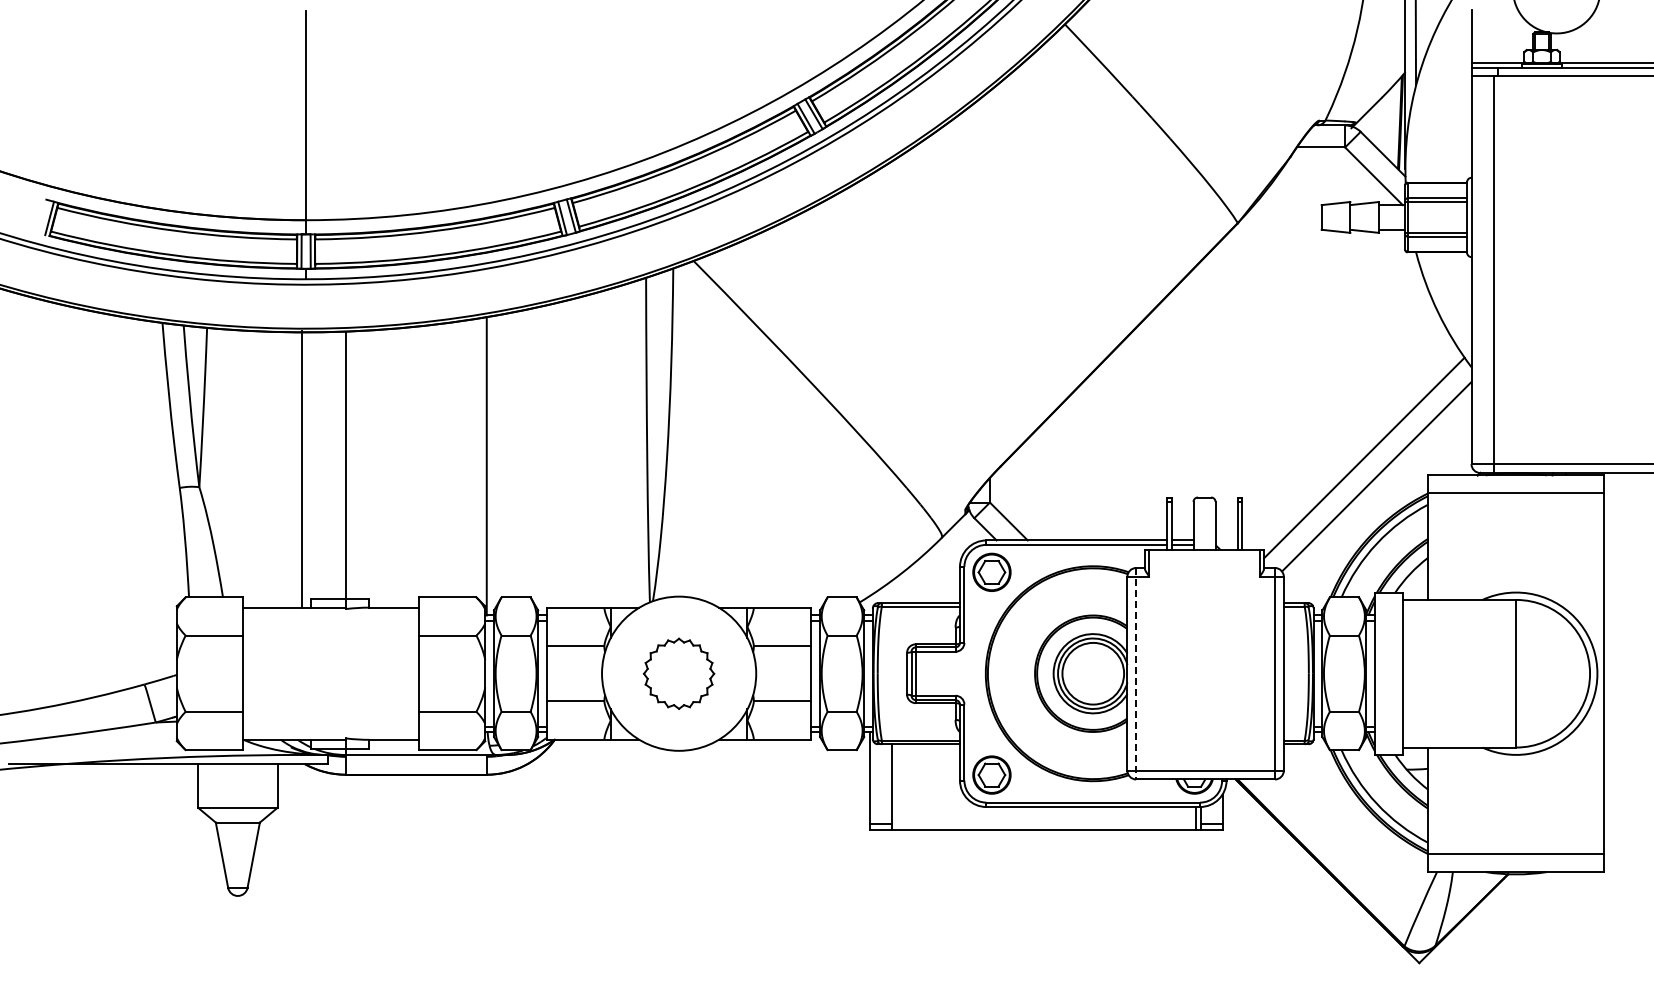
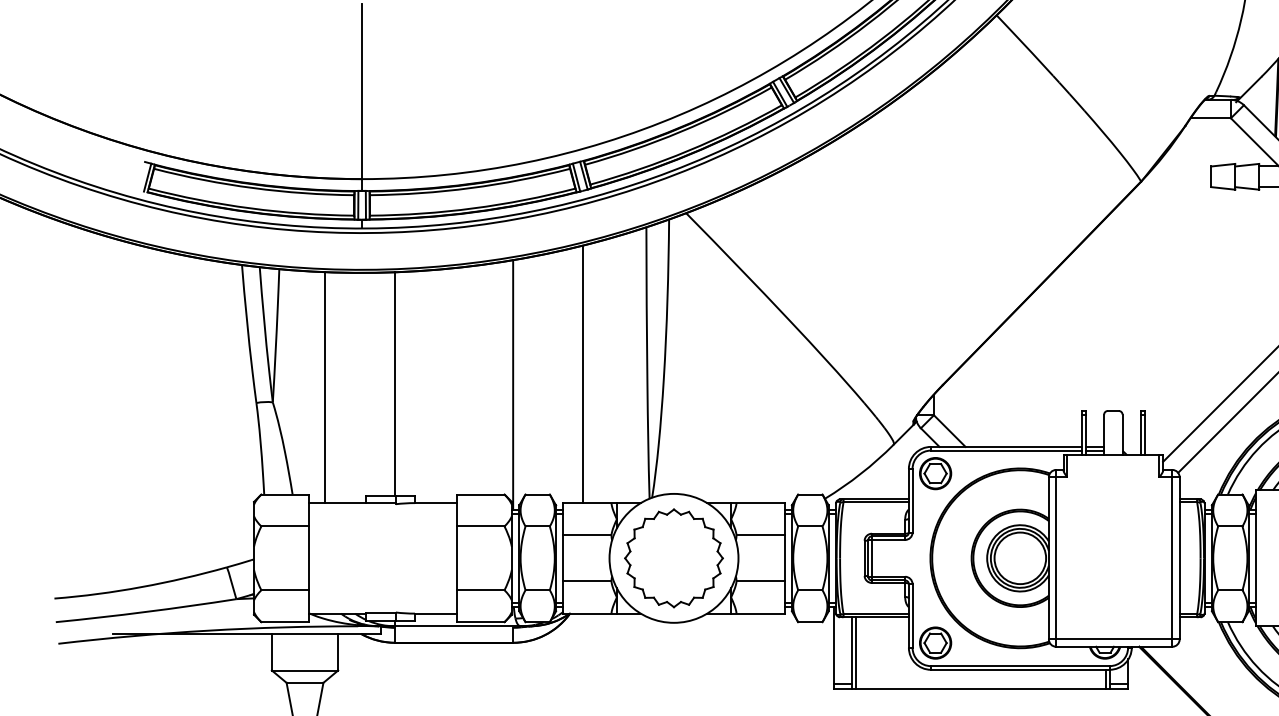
line: (570, 453) -> (583, 374), added
line: (302, 469) -> (325, 387), moved
part: (678, 673) -> (673, 558), size x1.67
line: (1136, 673) -> (1056, 558), dashed -> solid
line: (896, 786) -> (855, 652), added

